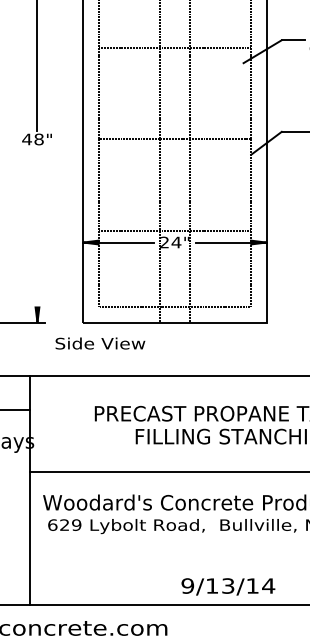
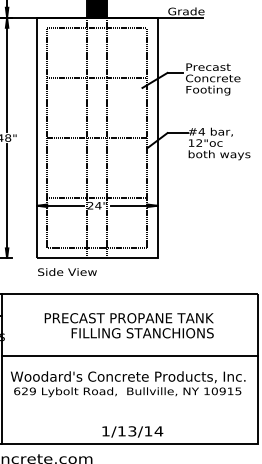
line: (38, 234) -> (7, 200), added
text: (100, 342) -> (67, 271), moved
text: (187, 586) -> (105, 431), 9/13/14 -> 1/13/14

